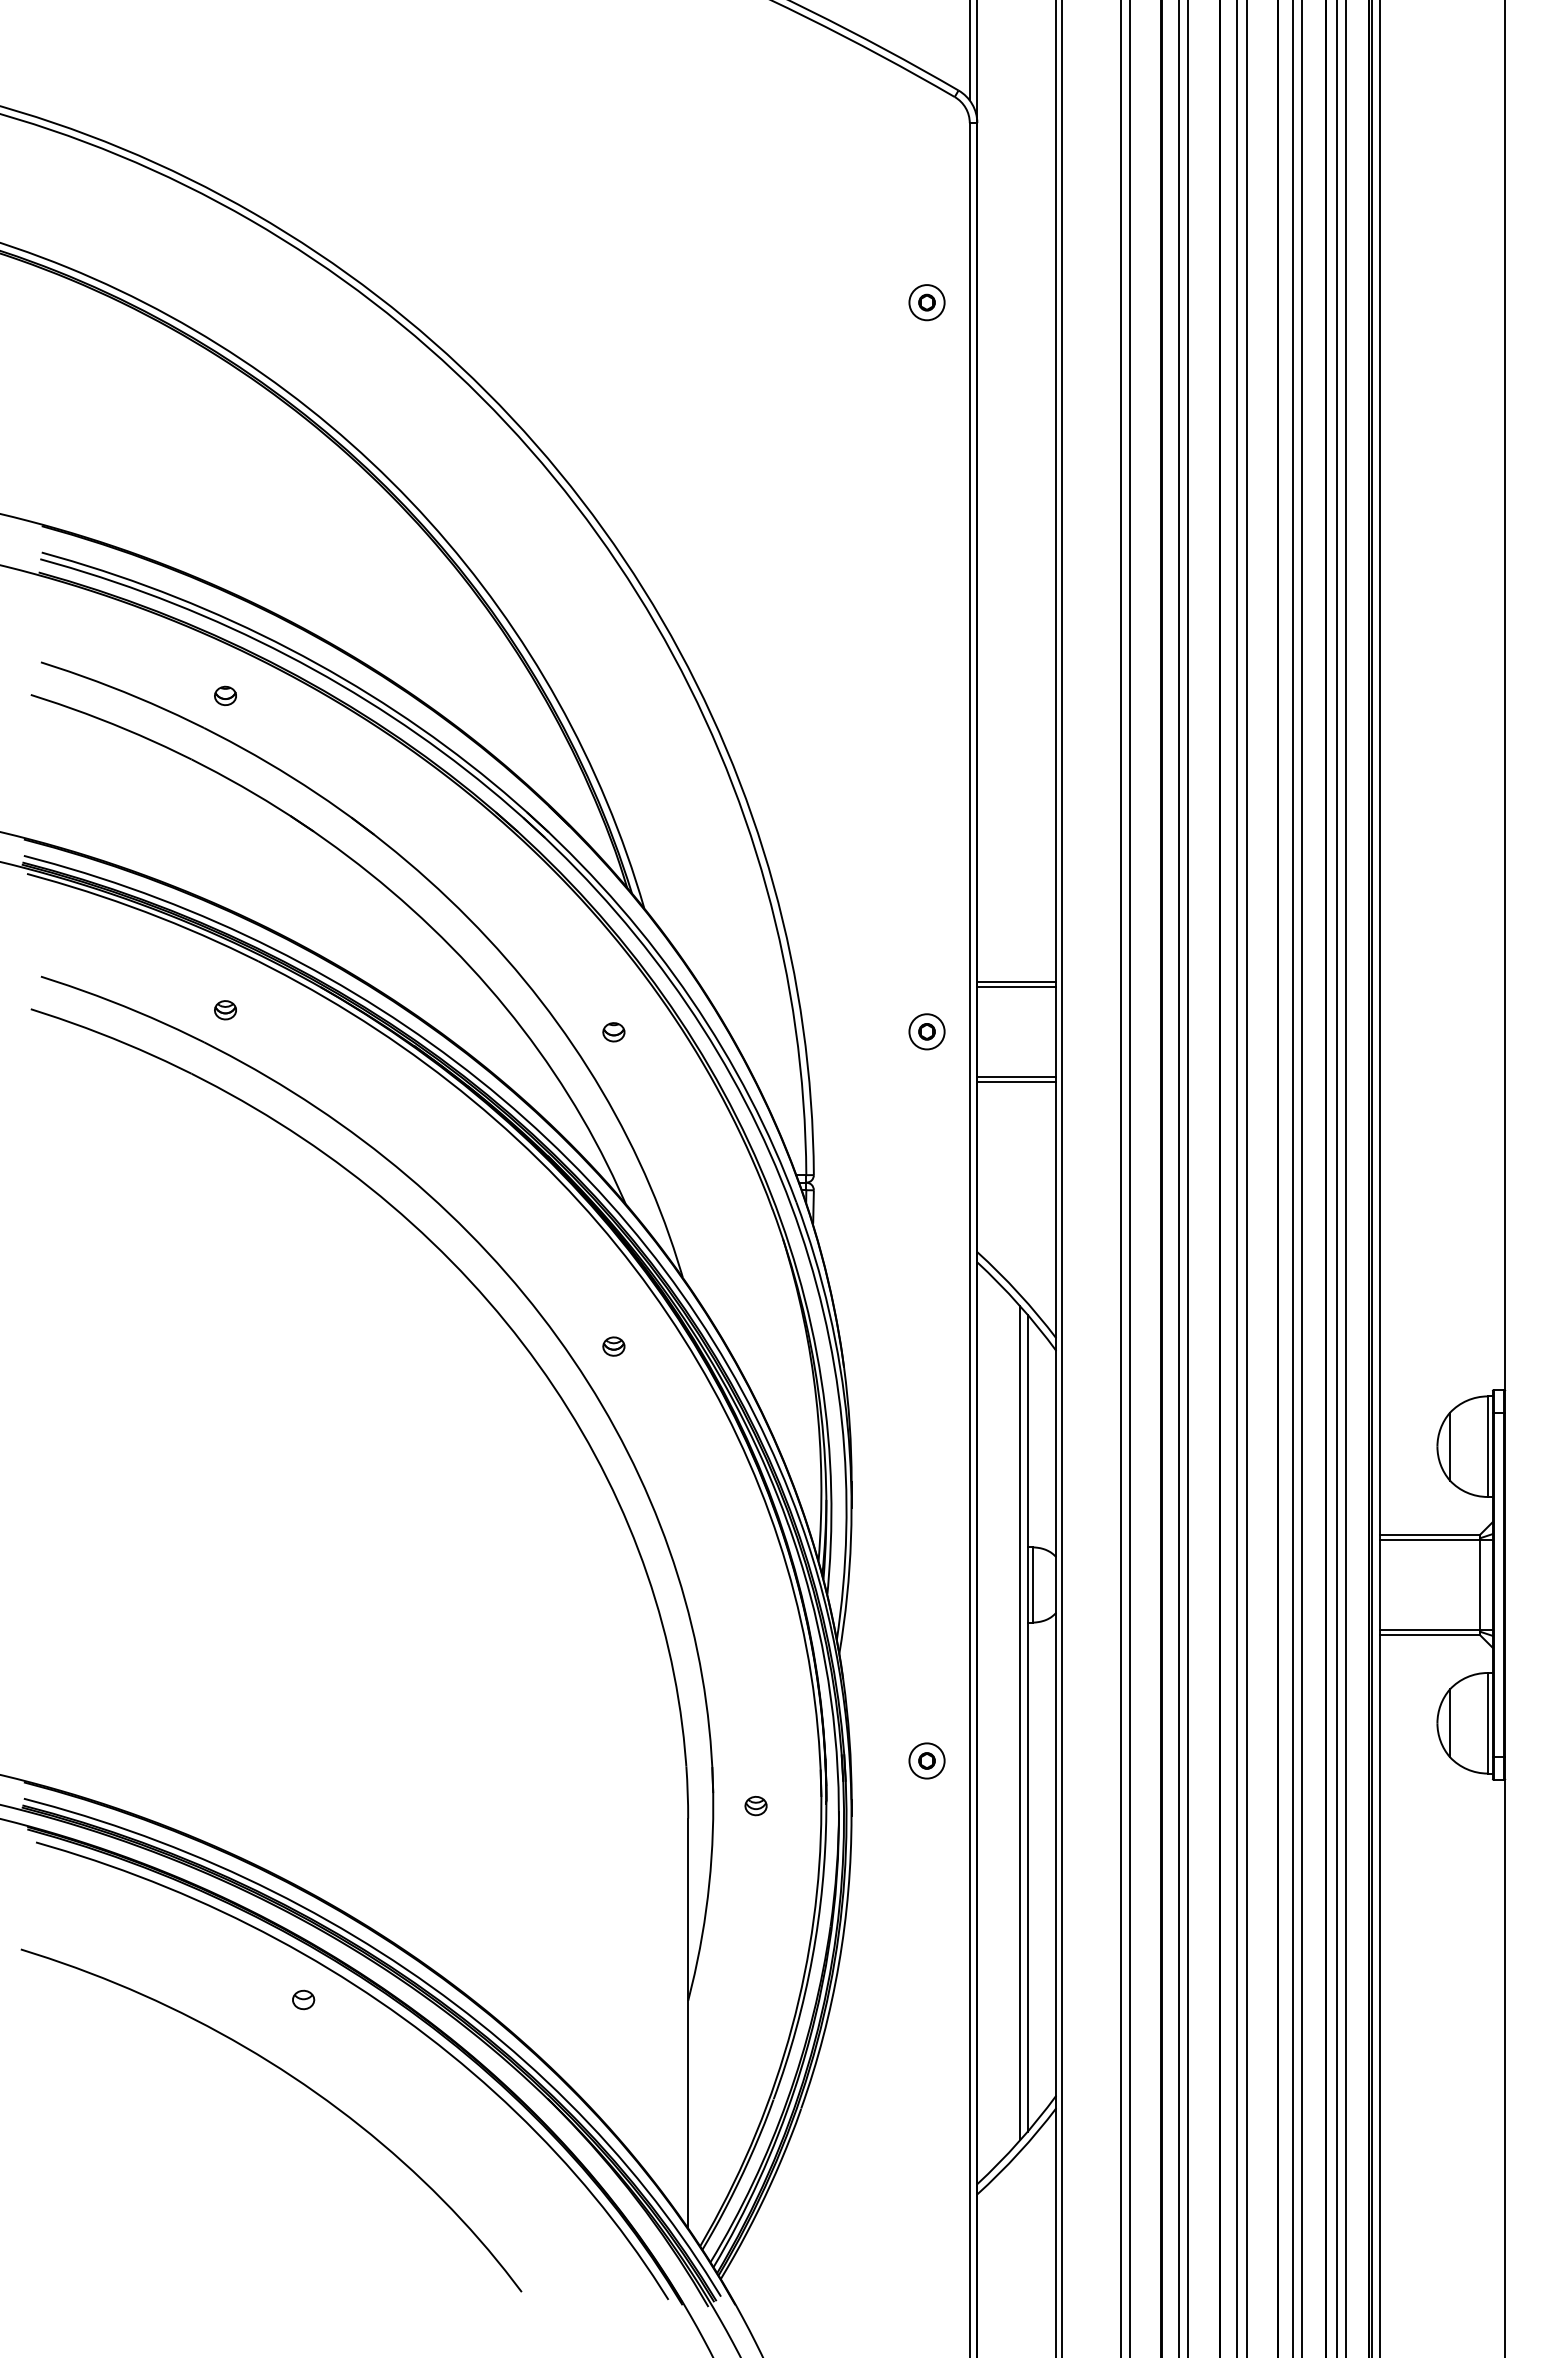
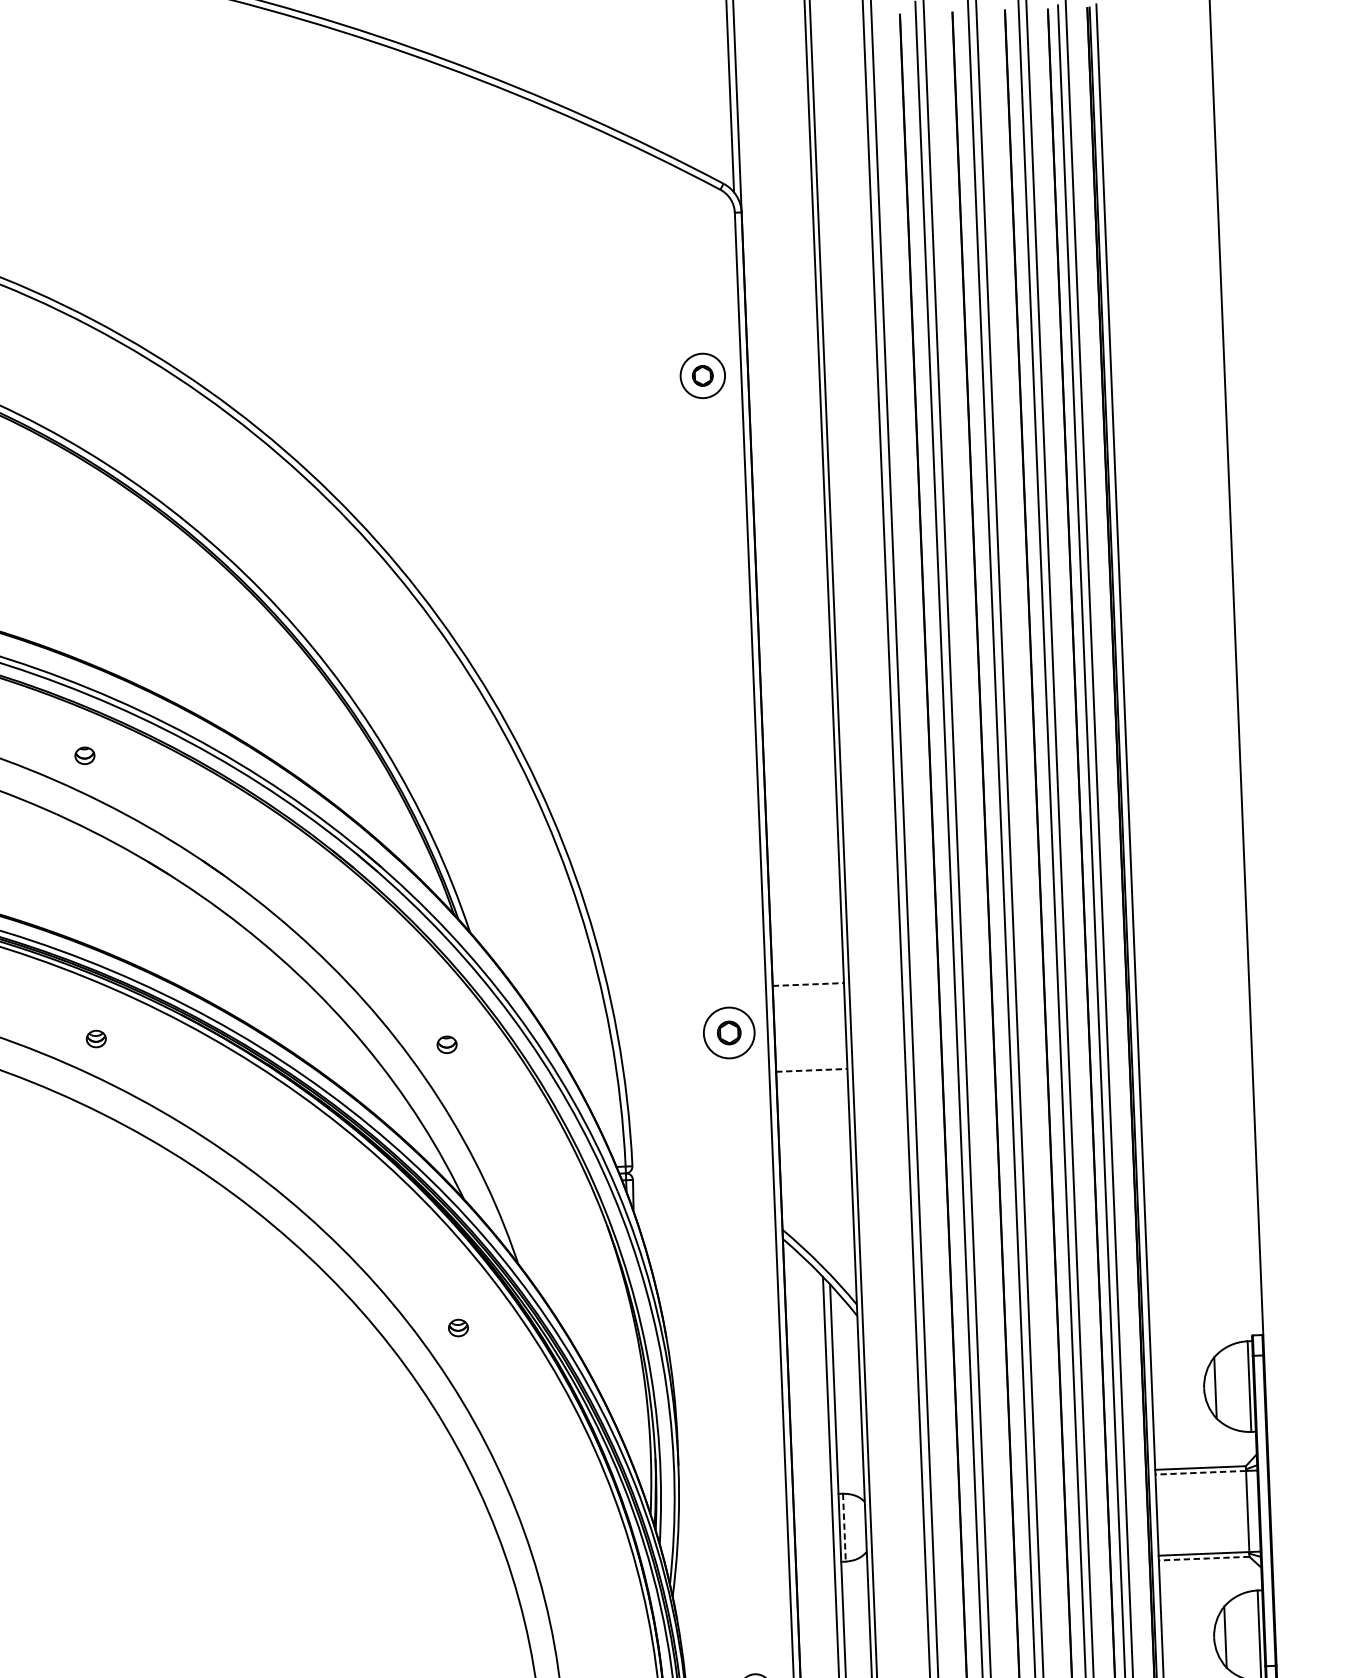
part: (926, 302) -> (702, 375), size x1.4
line: (1016, 981) -> (808, 984), solid -> dashed
line: (1016, 986) -> (808, 989), removed
part: (926, 1031) -> (728, 1032), size x1.6
line: (1016, 1076) -> (811, 1070), solid -> dashed
line: (1016, 1082) -> (811, 1075), removed
line: (1429, 1539) -> (1200, 1472), solid -> dashed
line: (1032, 1584) -> (844, 1527), solid -> dashed
line: (1429, 1635) -> (1203, 1558), solid -> dashed

